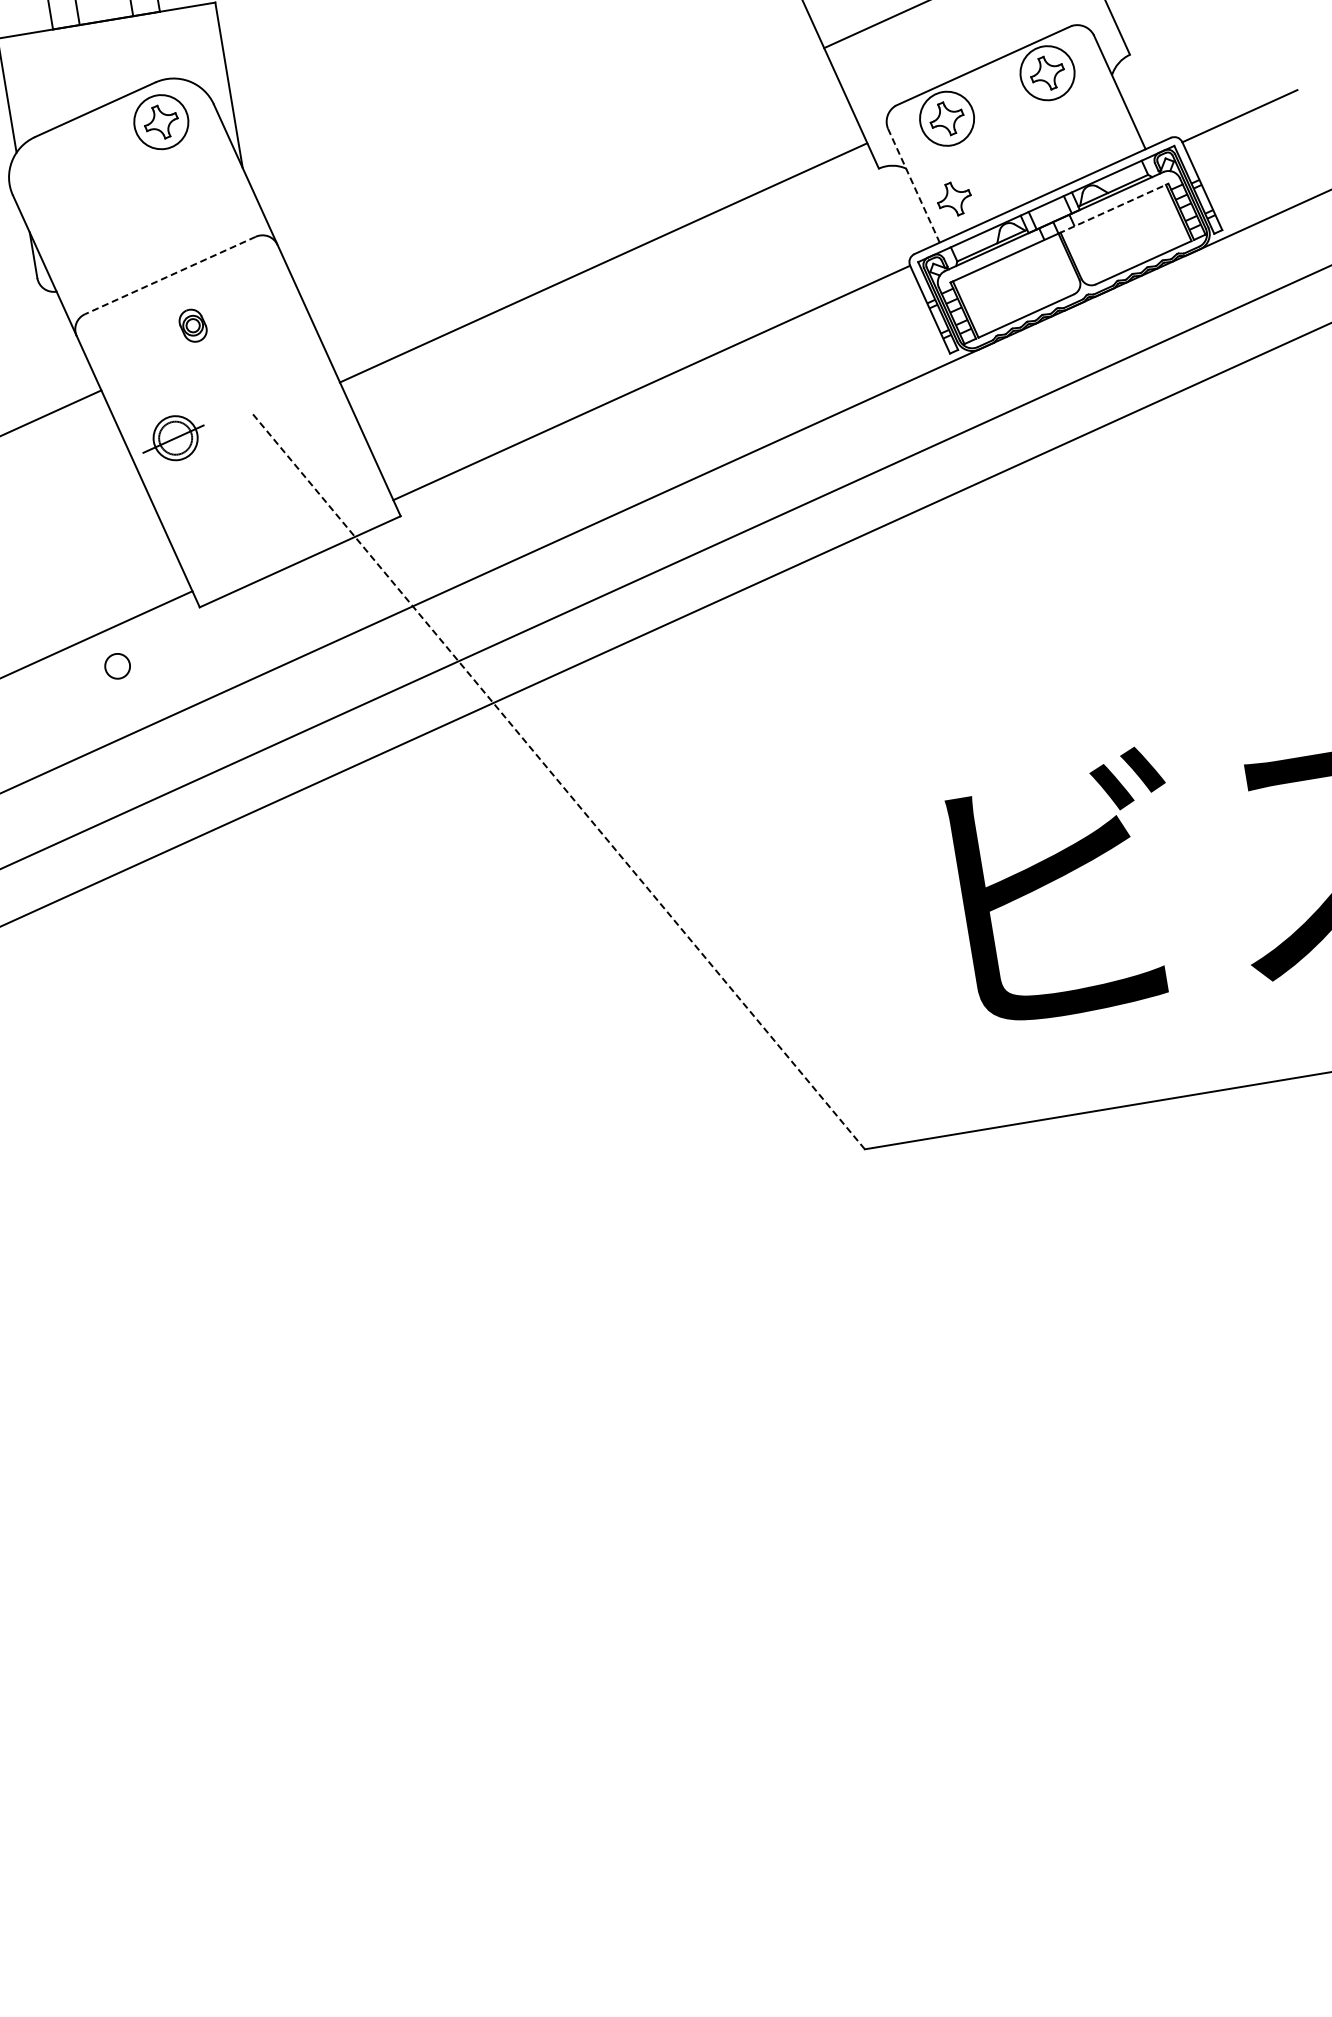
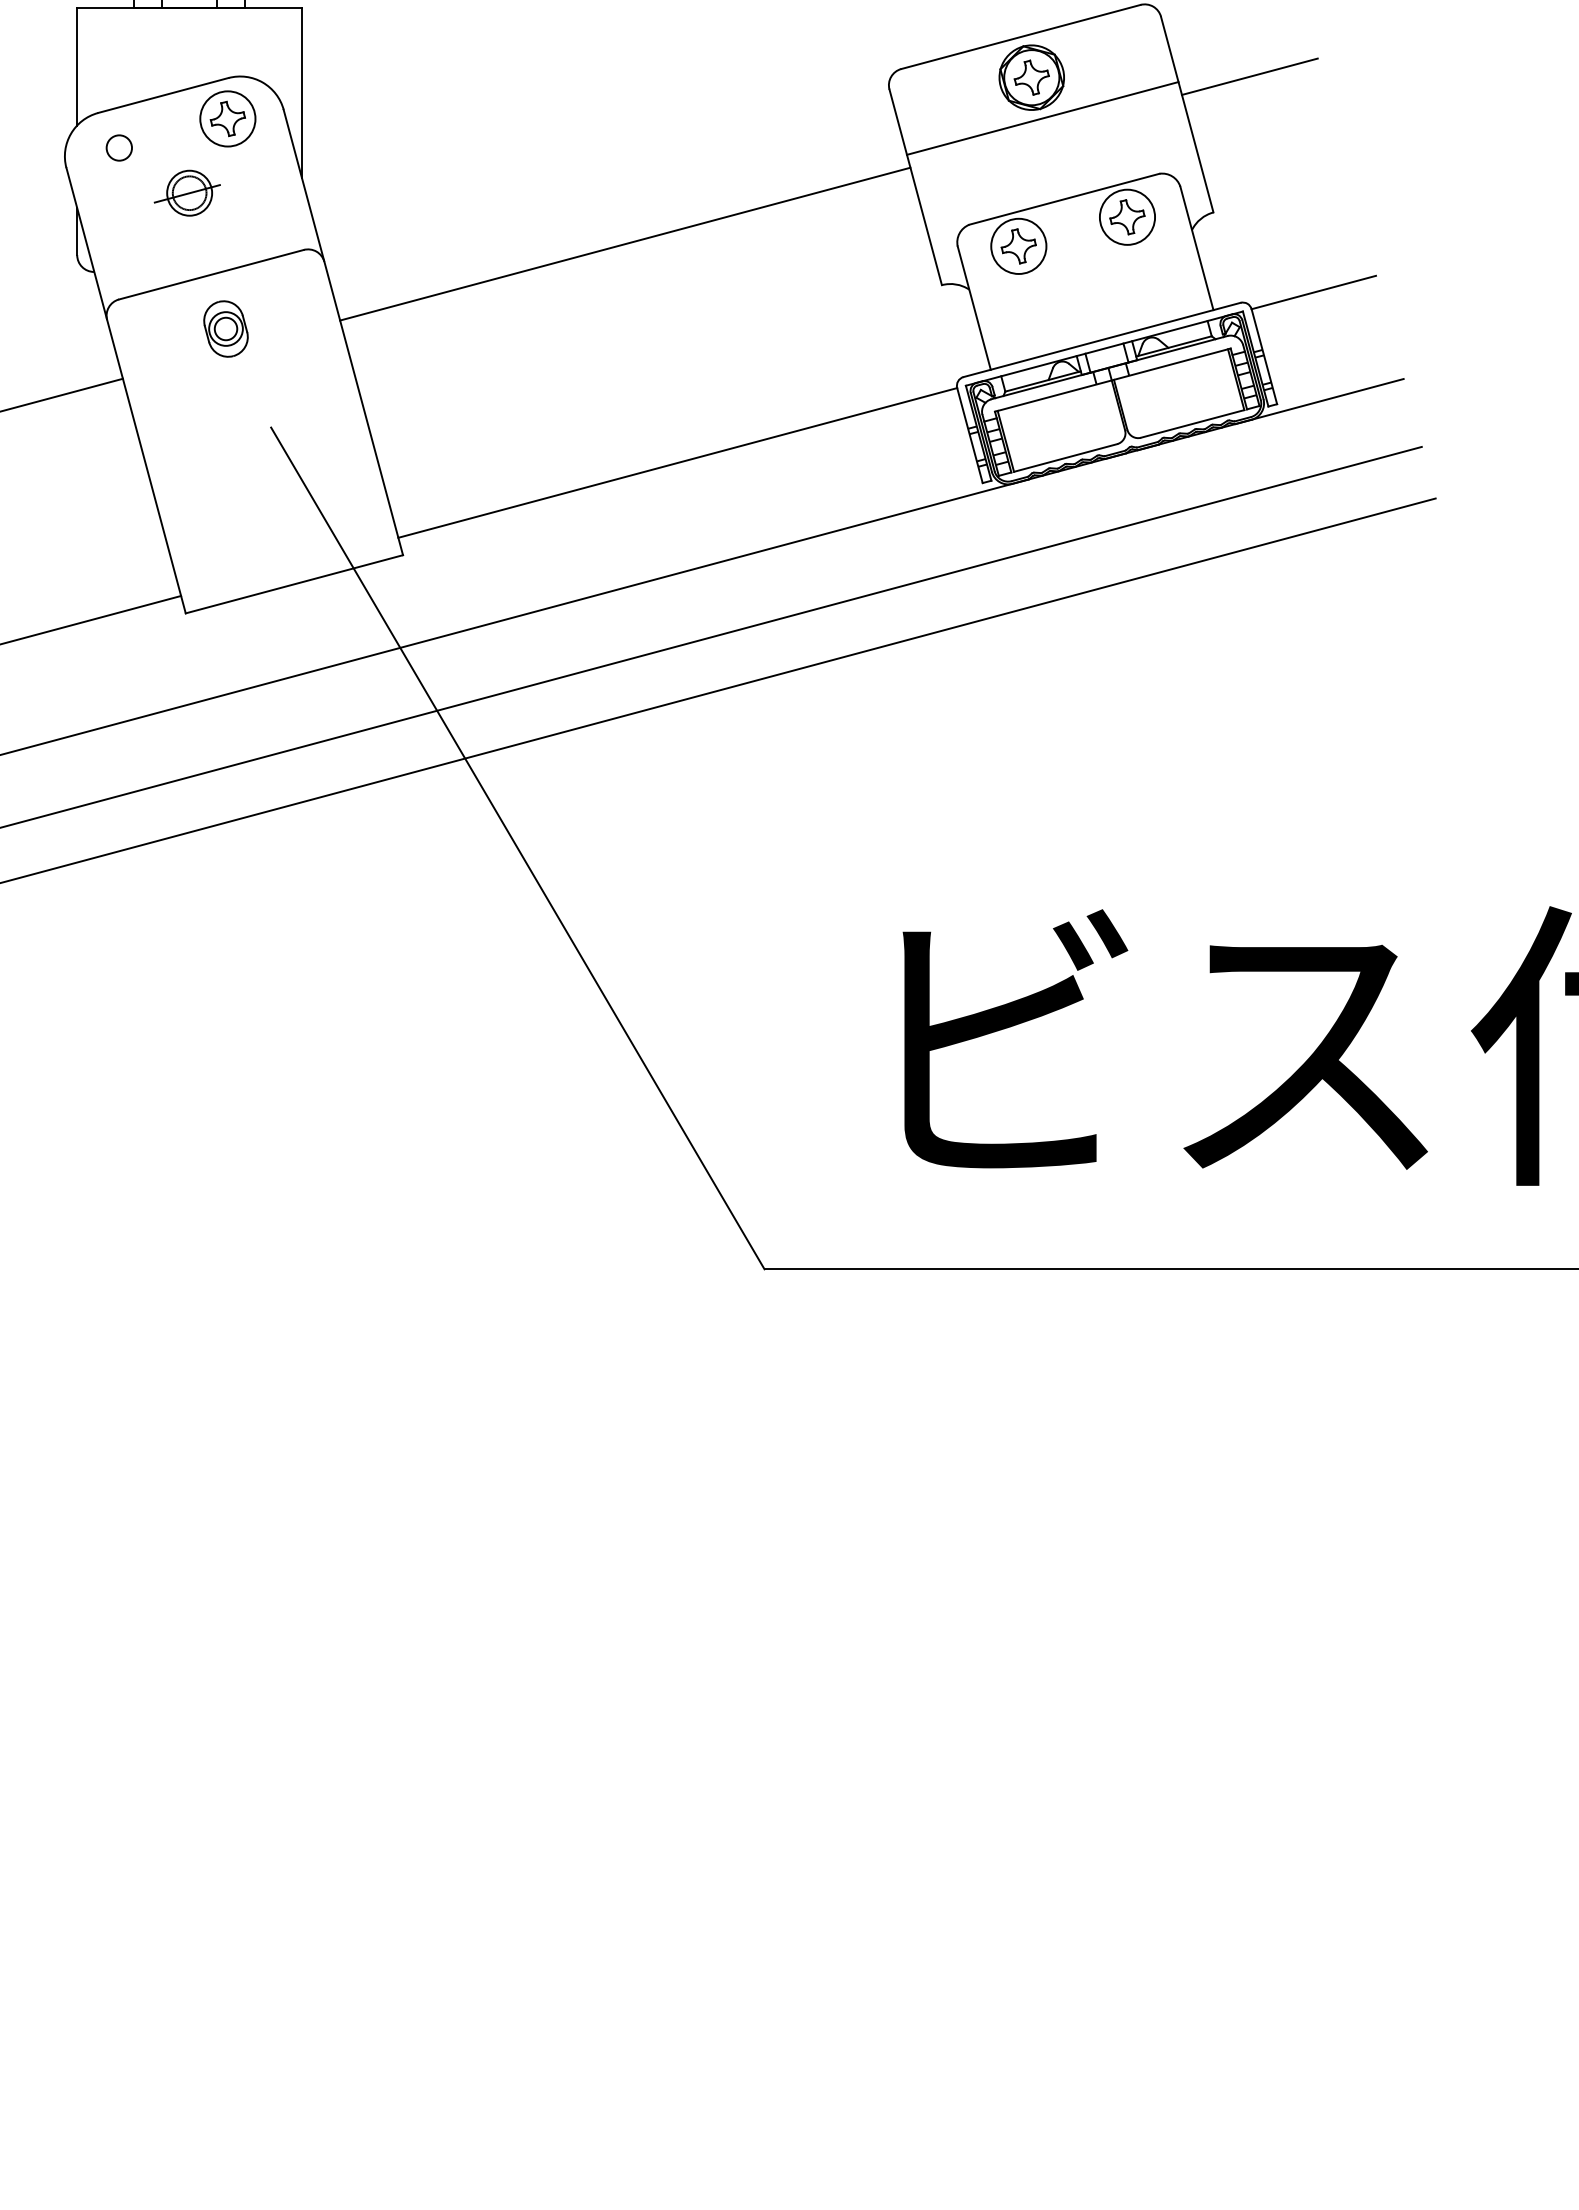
line: (914, 185) -> (974, 308), dashed -> solid
part: (954, 199) -> (1012, 328), removed
line: (1113, 208) -> (1171, 364), dashed -> solid
line: (603, 262) -> (625, 243), moved
line: (170, 275) -> (211, 274), dashed -> solid
part: (192, 325) -> (225, 328), size x1.67
part: (172, 438) -> (186, 192), moved
circle: (116, 665) -> (118, 147), moved
line: (558, 781) -> (517, 848), dashed -> solid

